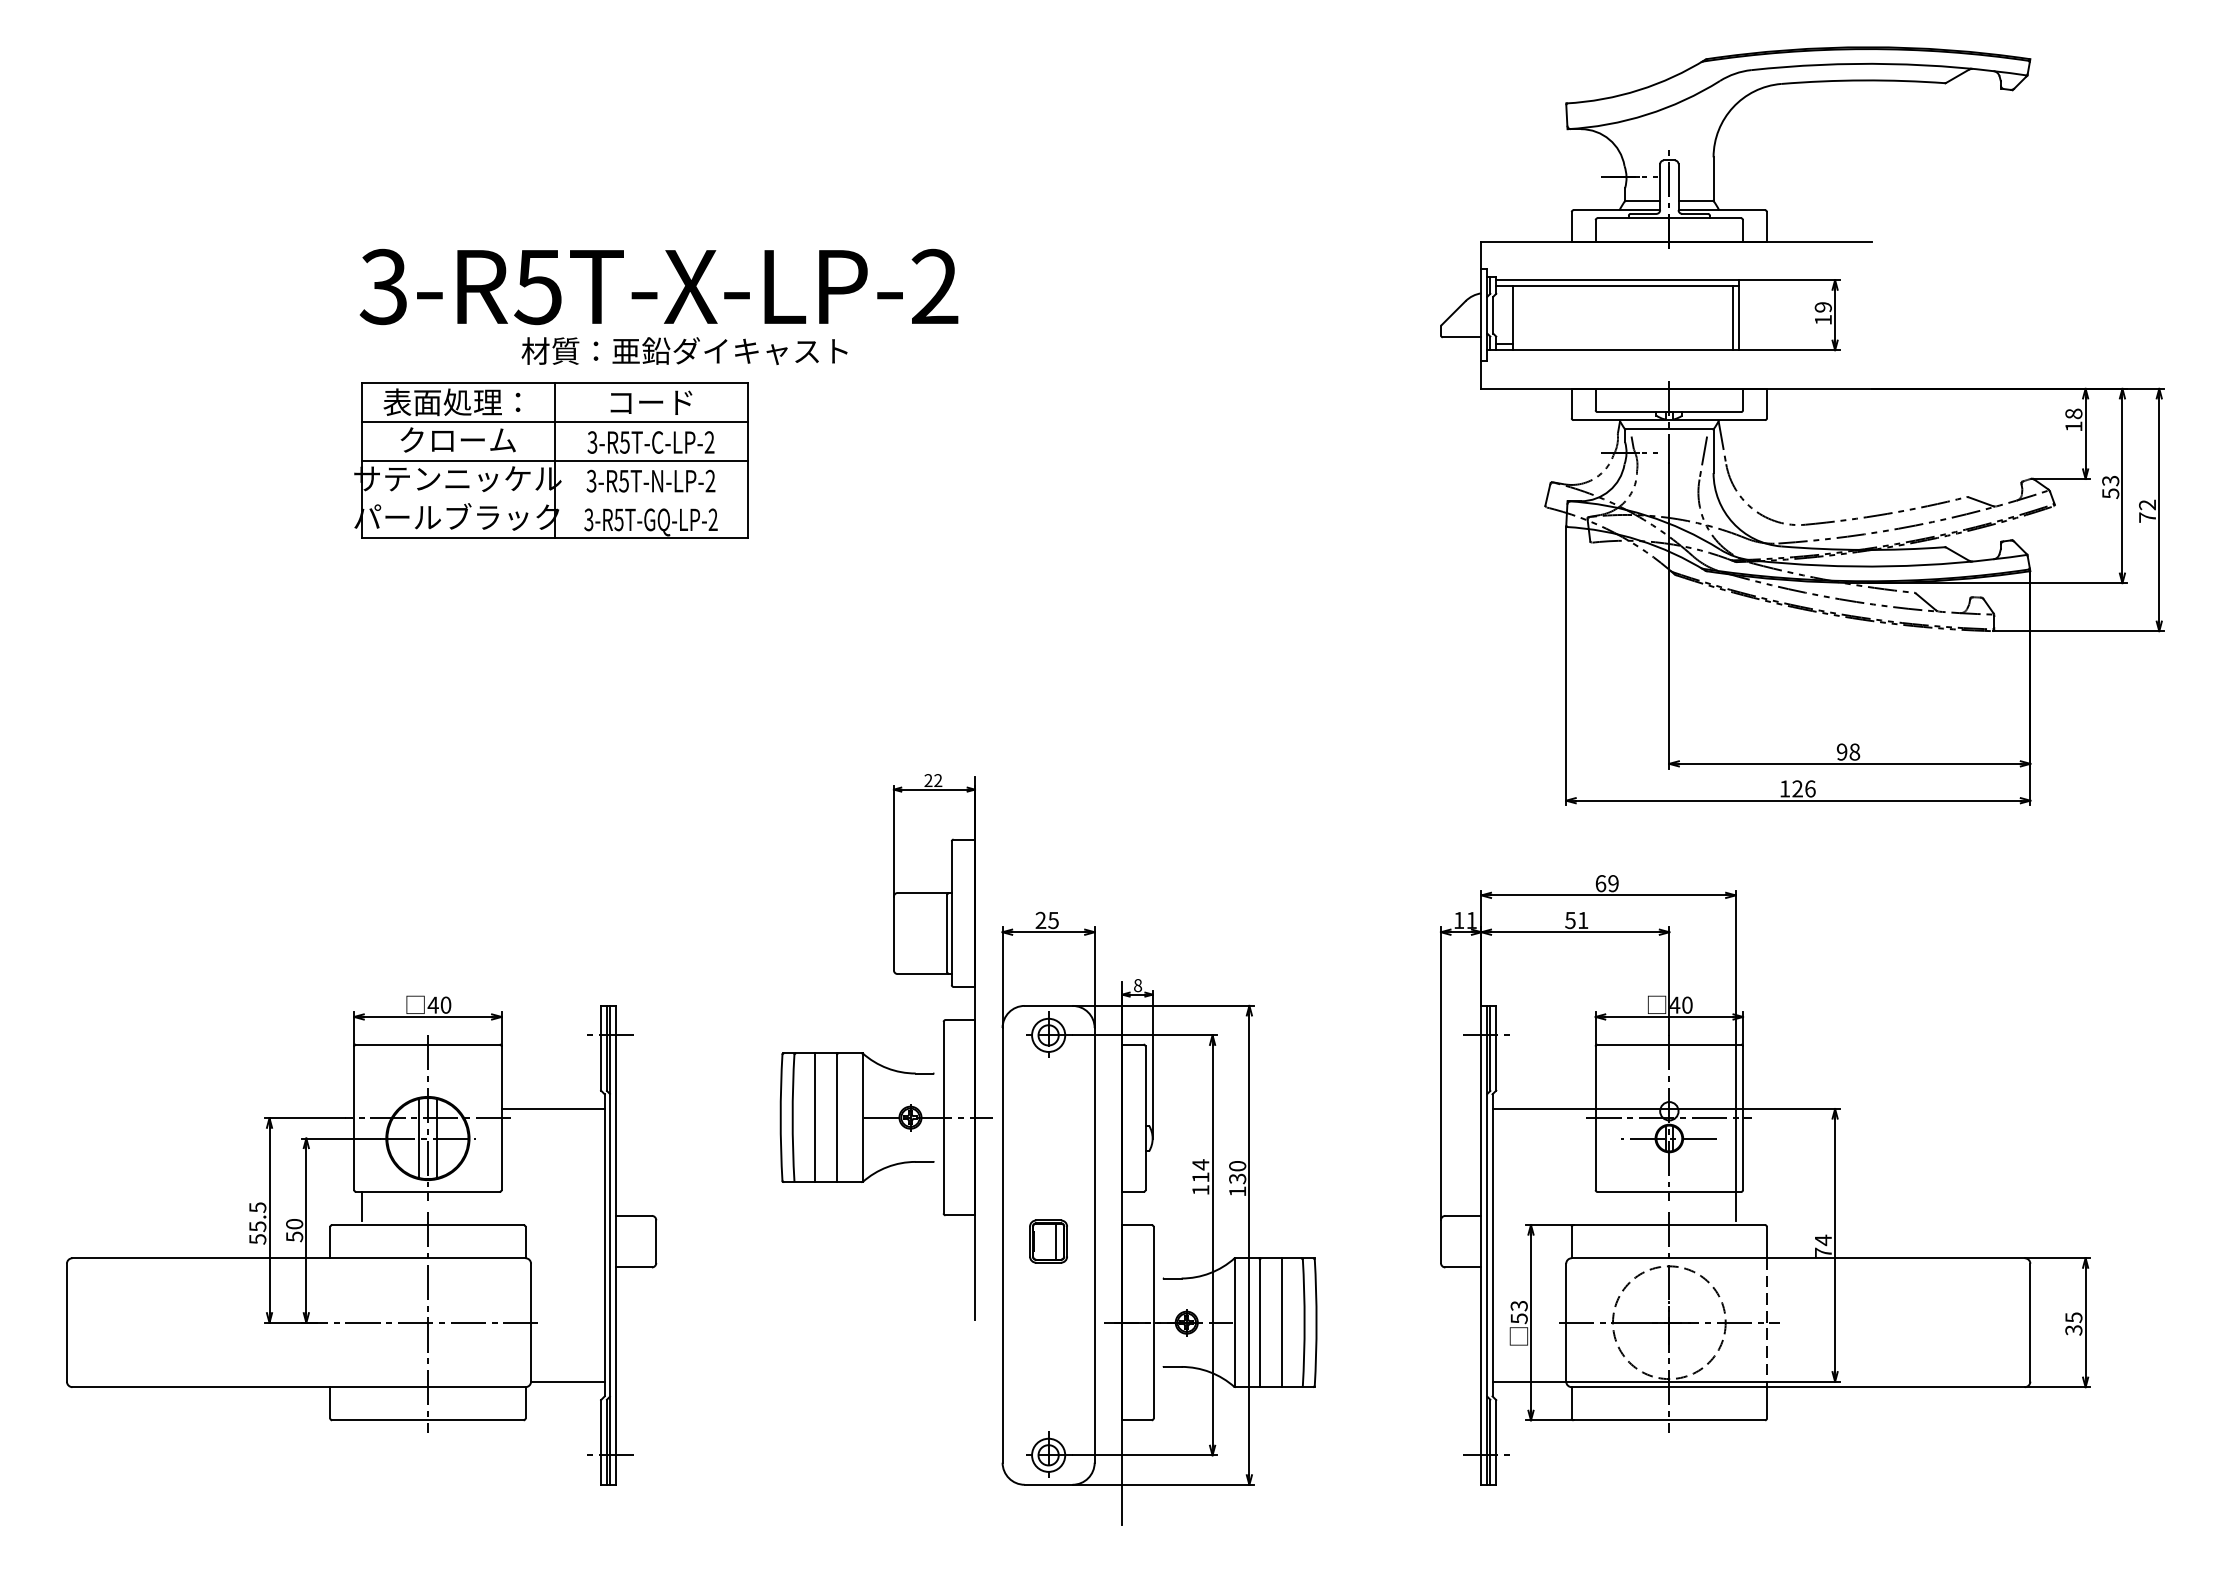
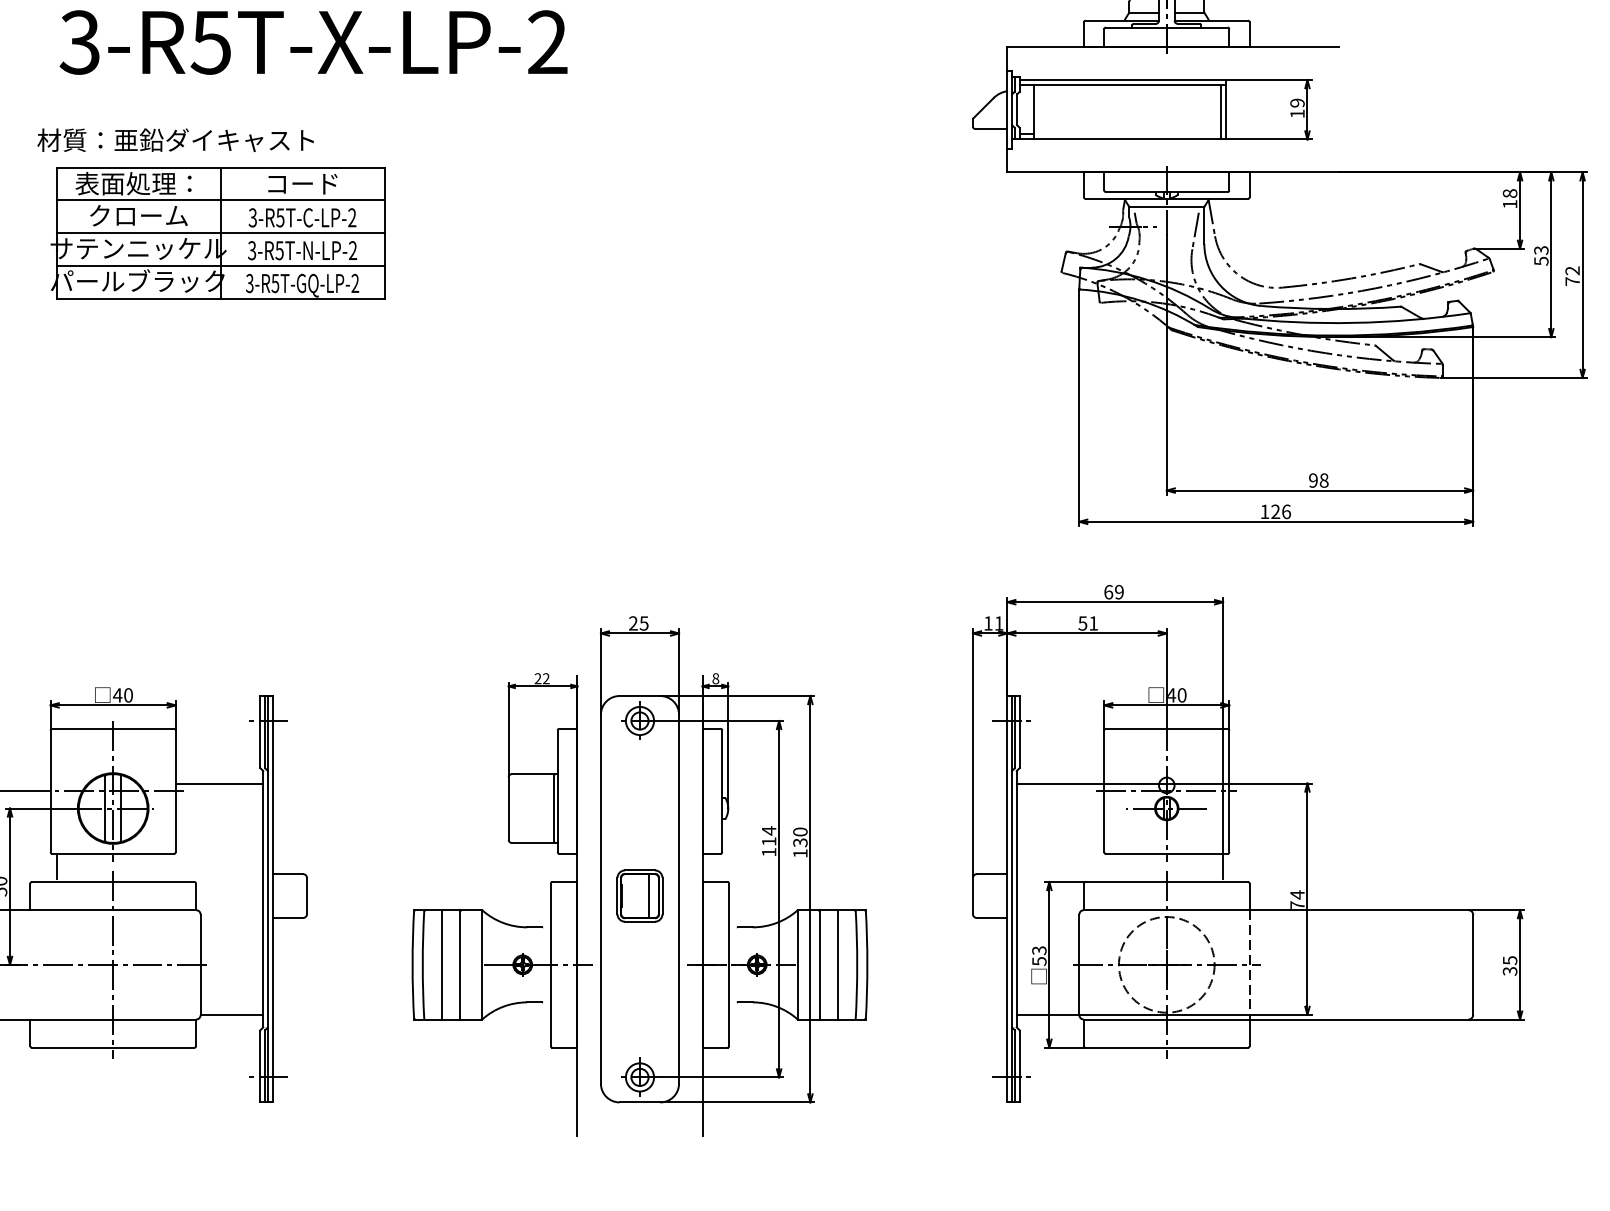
text: (658, 286) -> (313, 42), moved
text: (684, 350) -> (175, 139), moved
line: (554, 499) -> (220, 266), added
part: (877, 1062) -> (494, 918), moved
part: (1048, 1241) -> (639, 895), size x1.43

